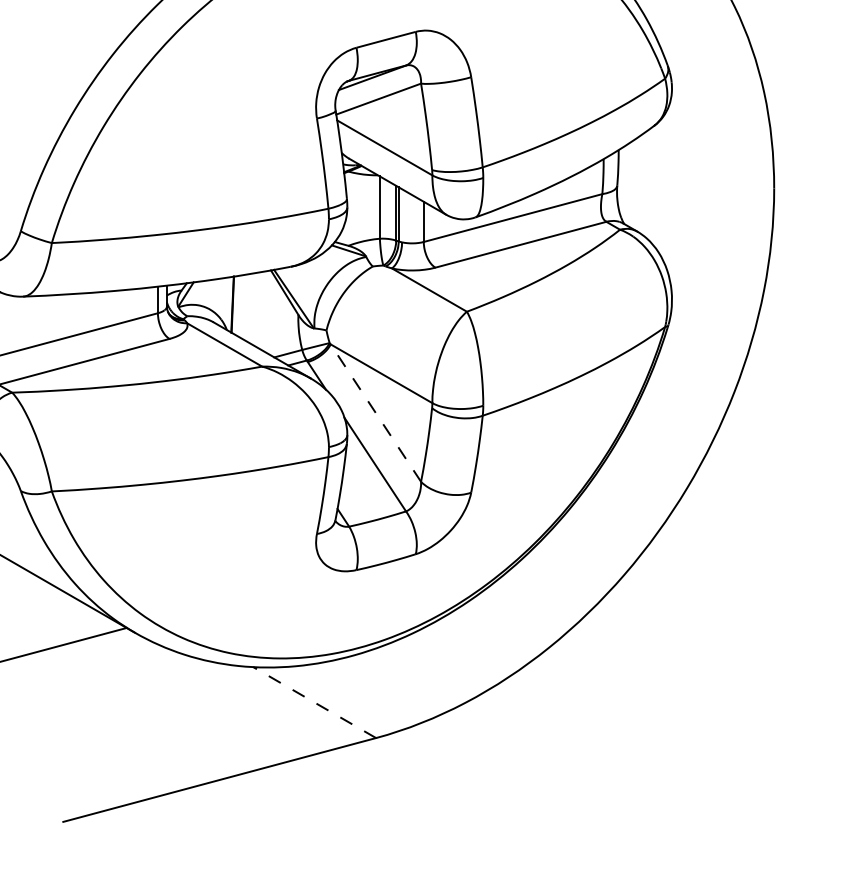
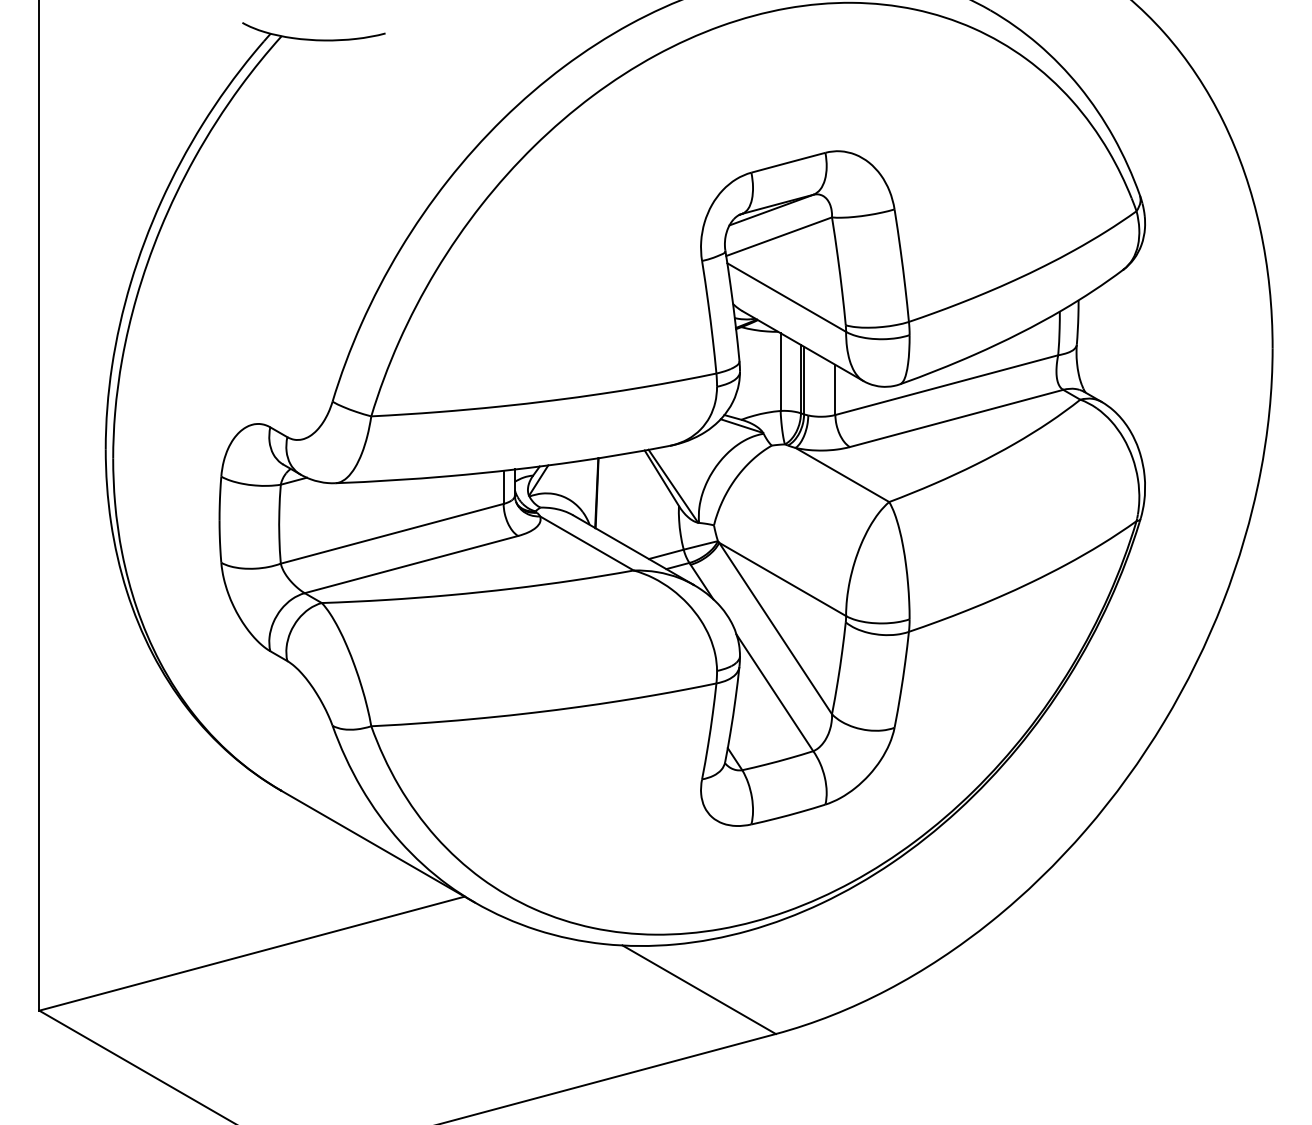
line: (375, 413) -> (775, 628), dashed -> solid
line: (314, 702) -> (699, 989), dashed -> solid

